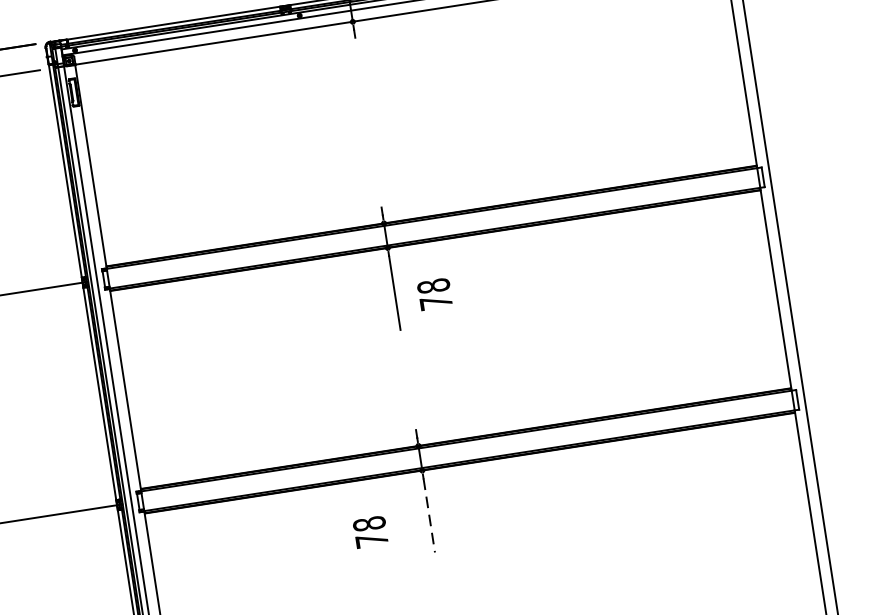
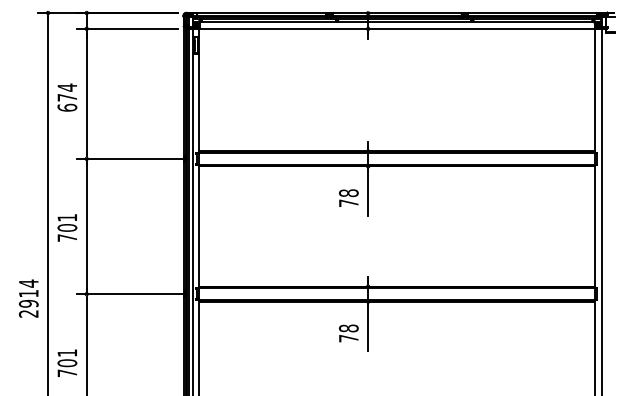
text: (434, 293) -> (348, 197), moved
line: (429, 516) -> (368, 329), dashed -> solid
text: (370, 532) -> (348, 333), moved

